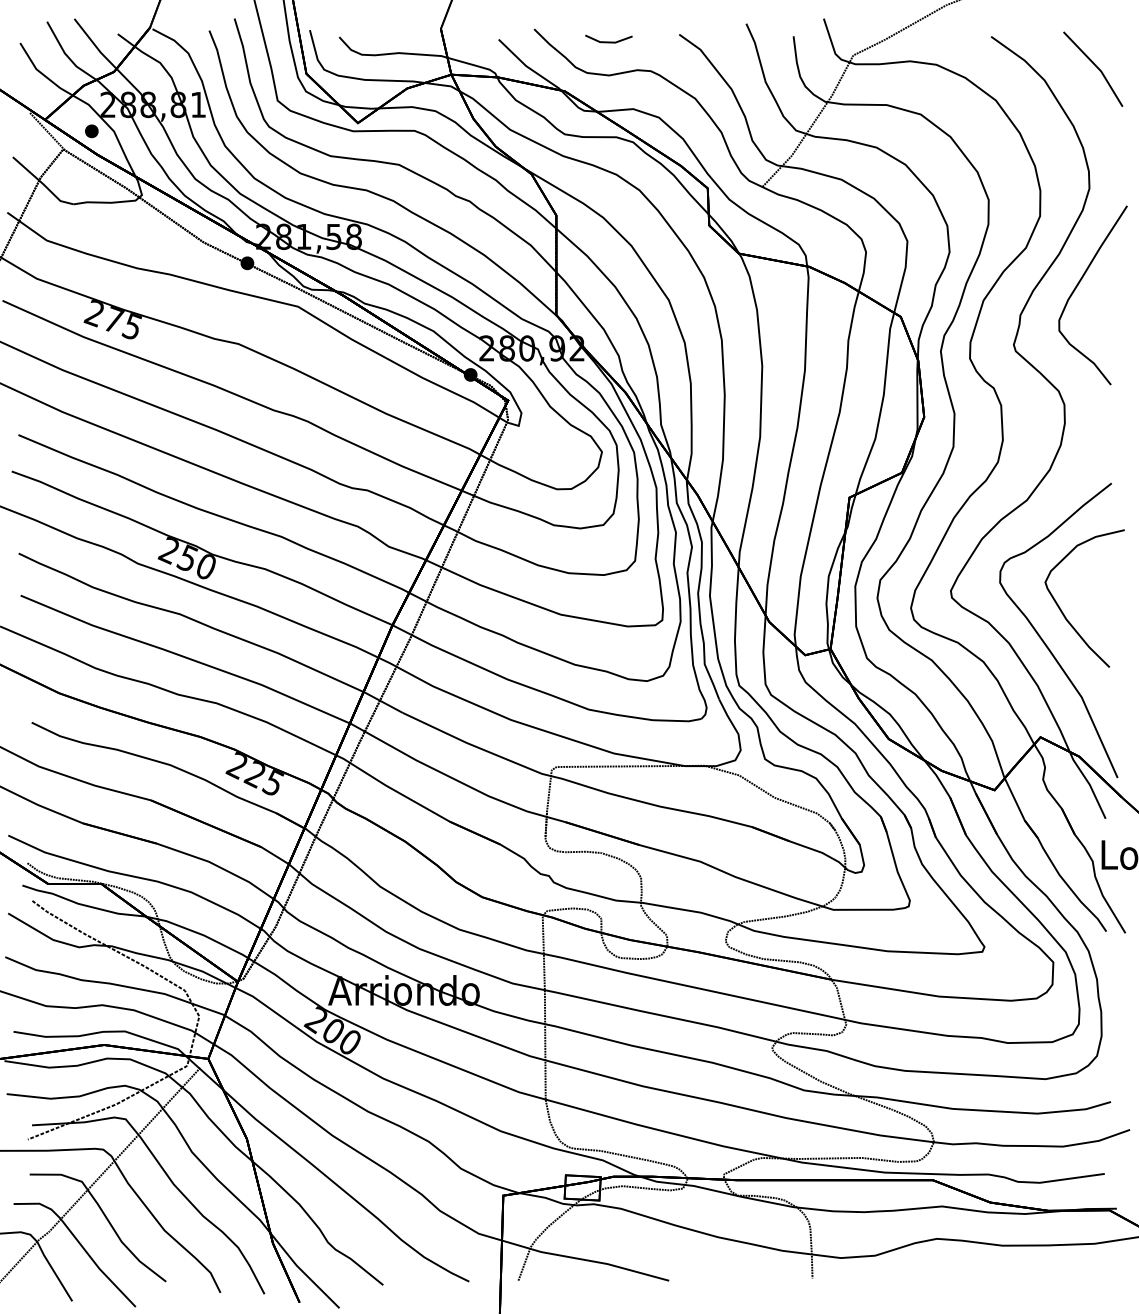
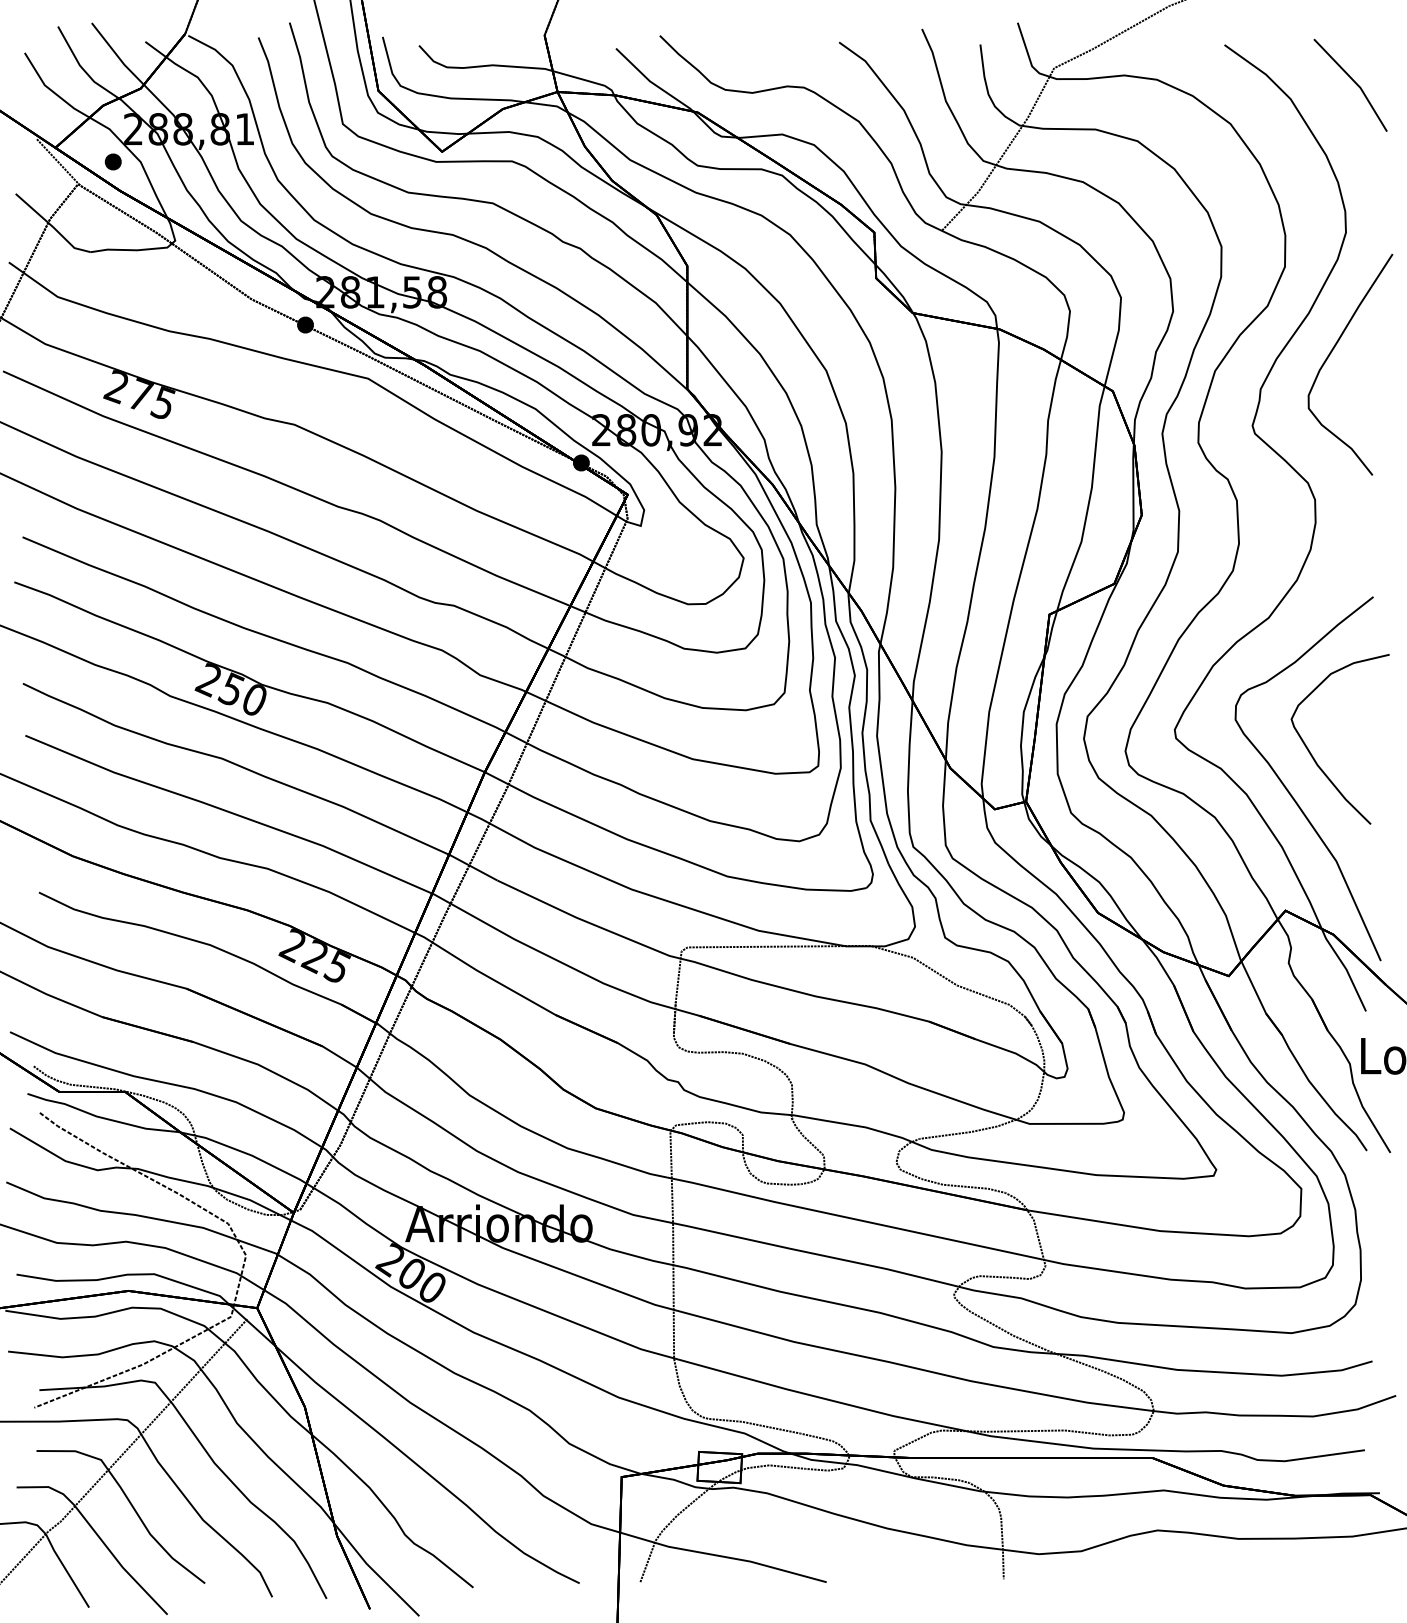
line: (608, 41) -> (751, 51), removed

